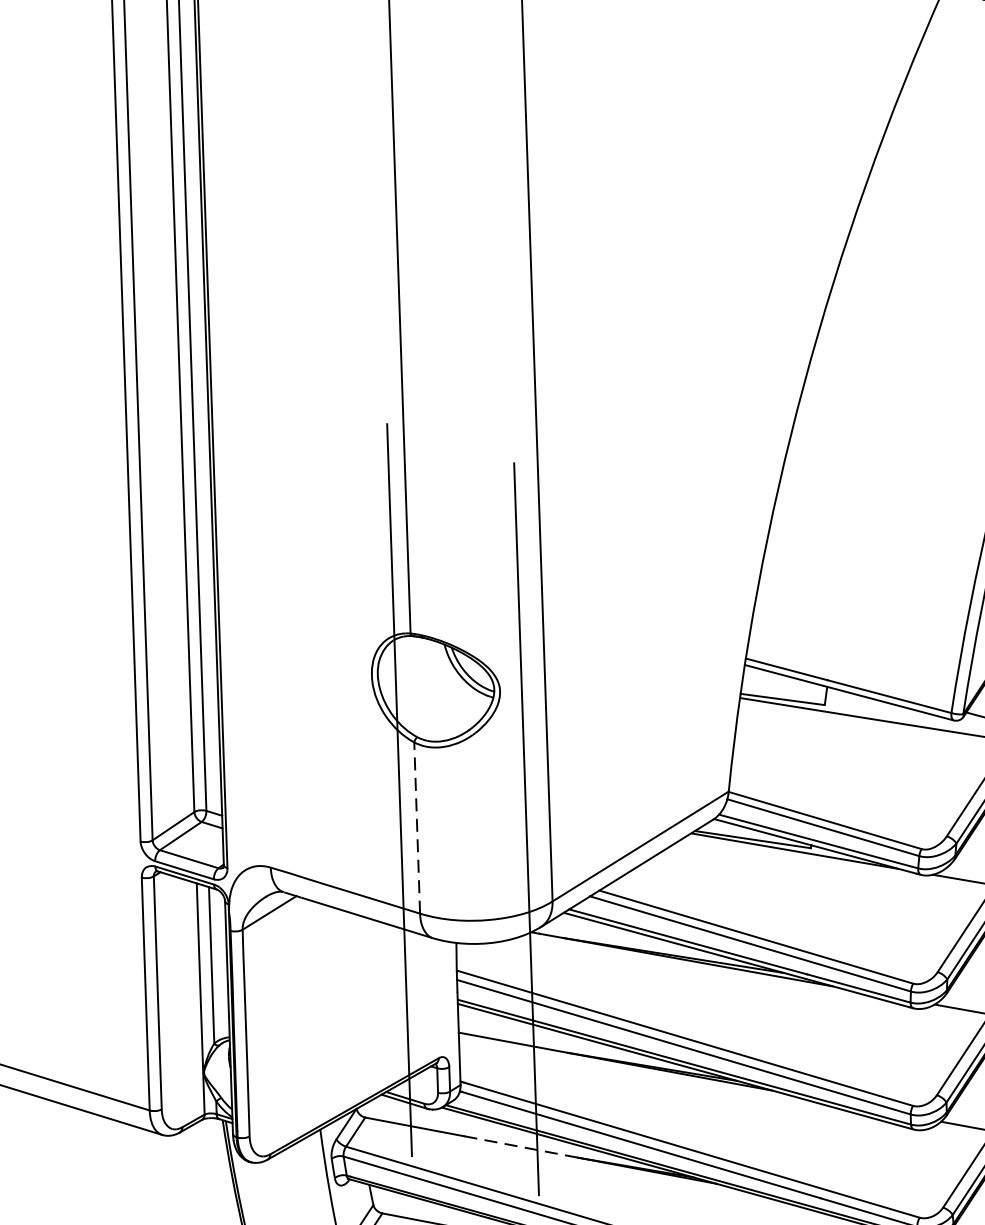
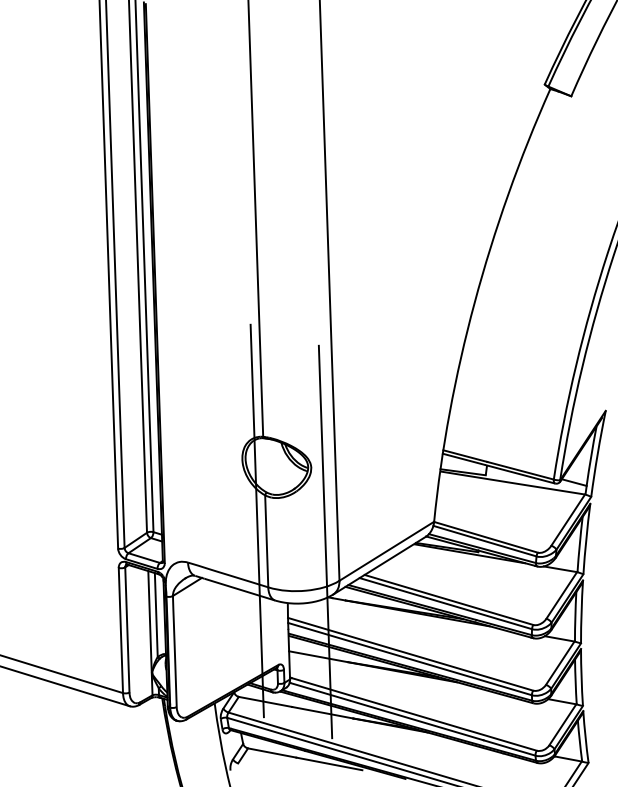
line: (416, 826) -> (266, 540), dashed -> solid
line: (522, 1146) -> (323, 712), dashed -> solid

